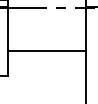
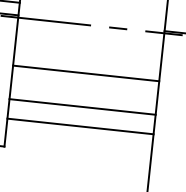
line: (46, 33) -> (85, 74), added
line: (46, 61) -> (79, 127), added

